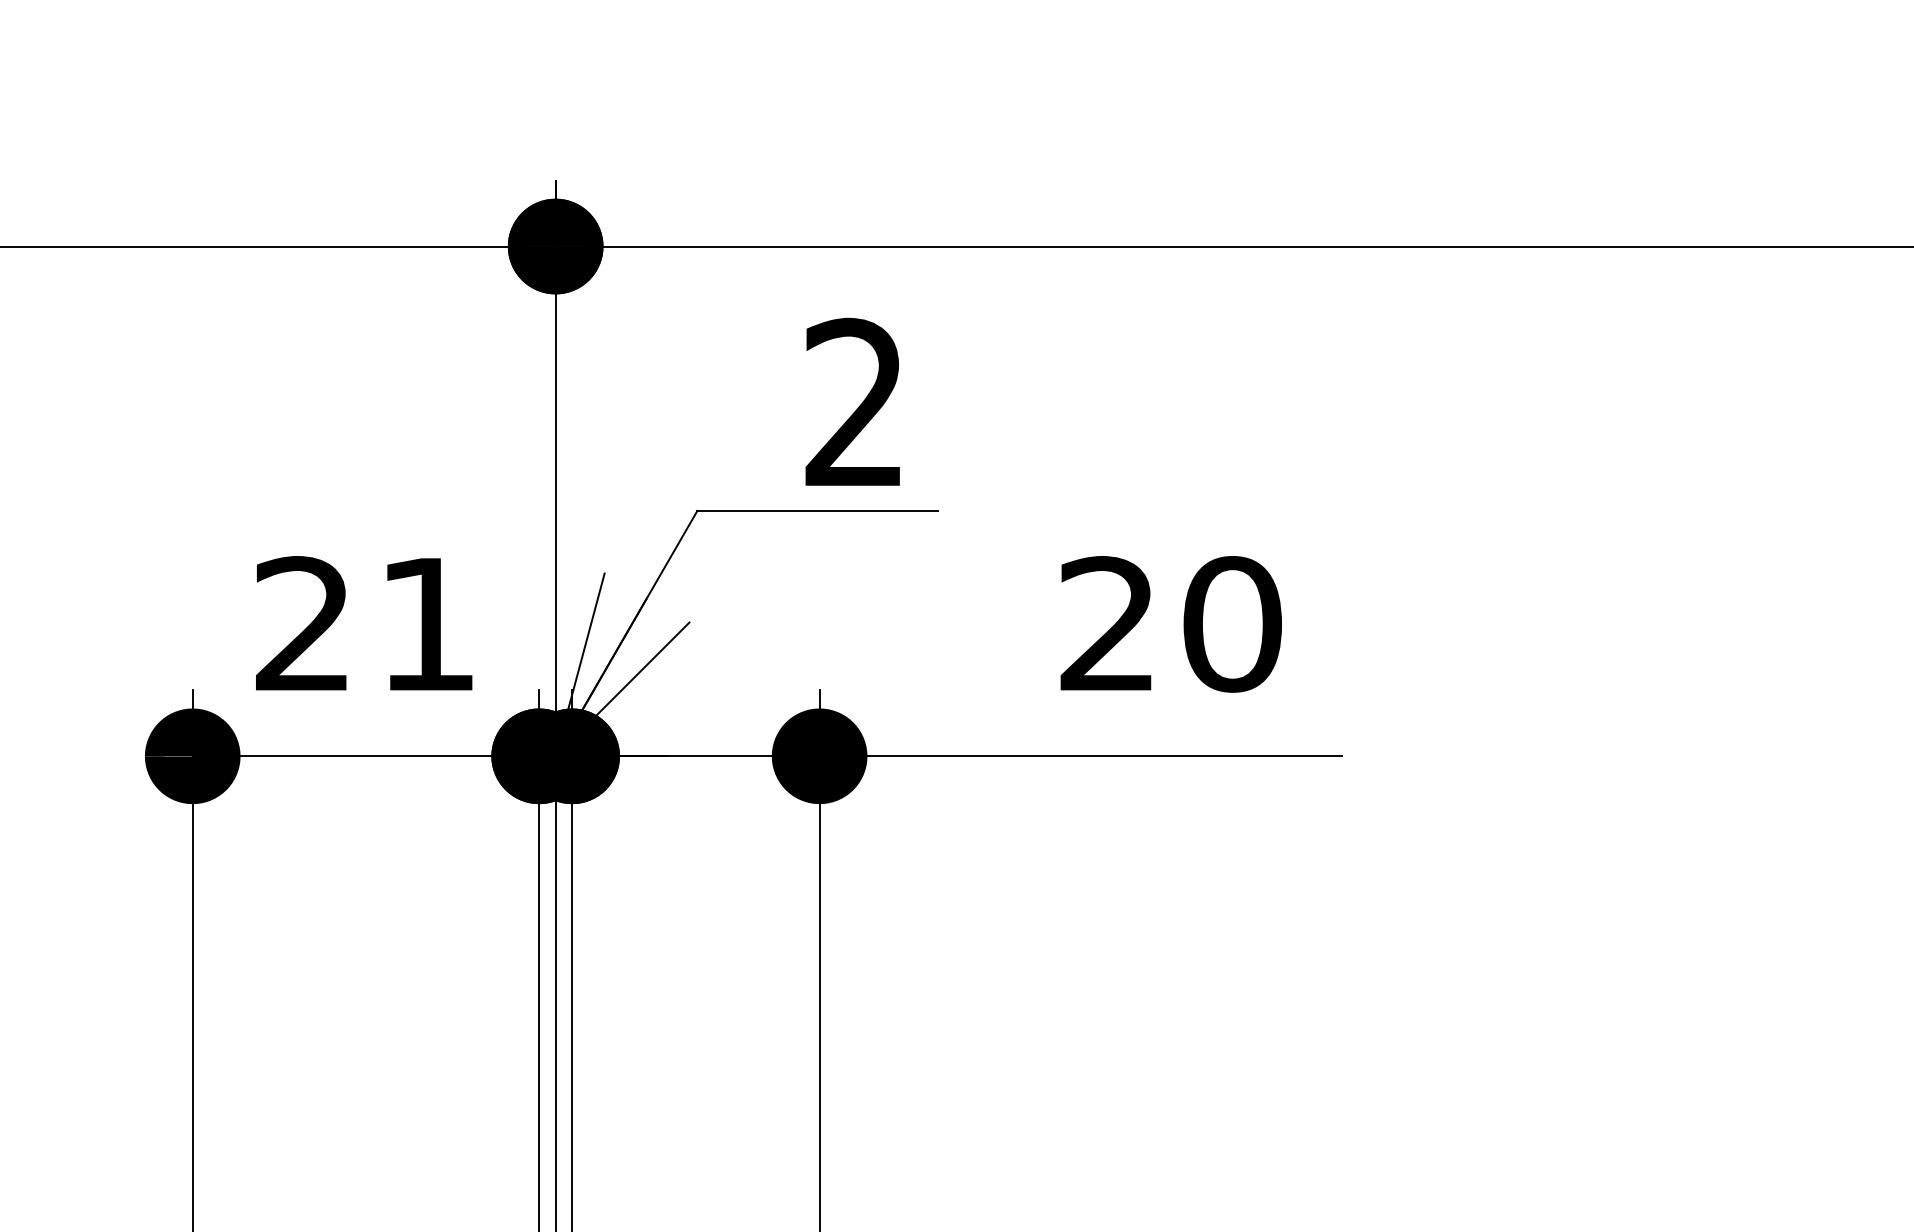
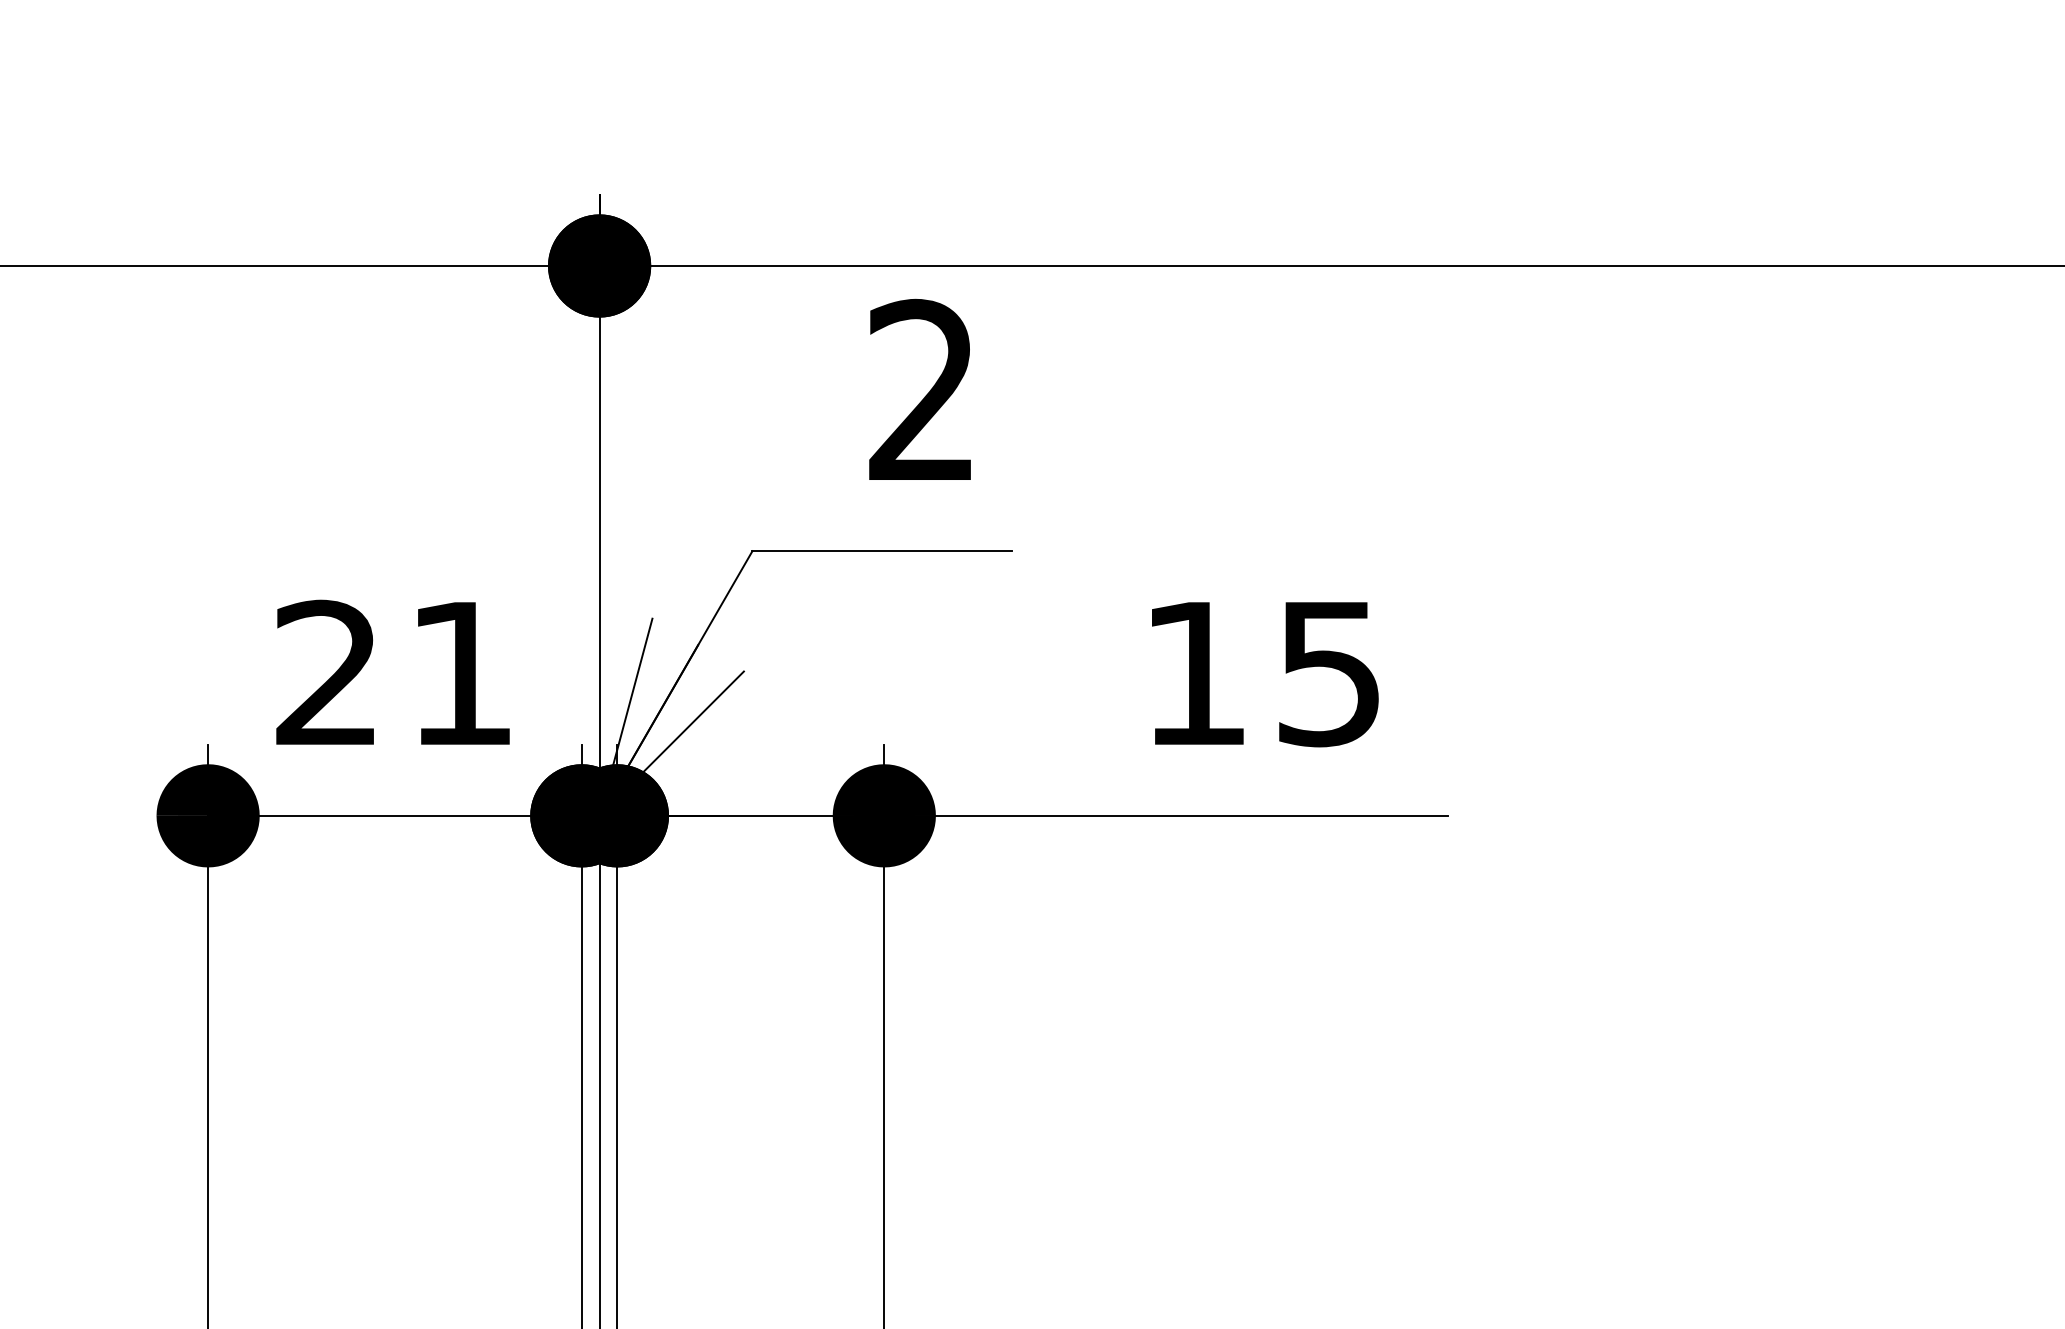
text: (852, 400) -> (919, 388), moved
text: (1171, 624) -> (1263, 673), 20 -> 15

